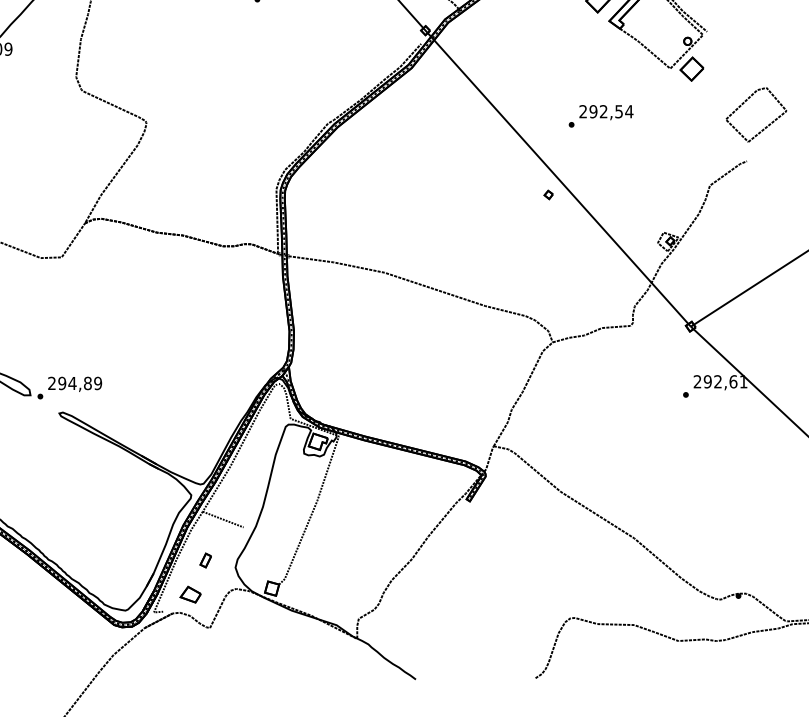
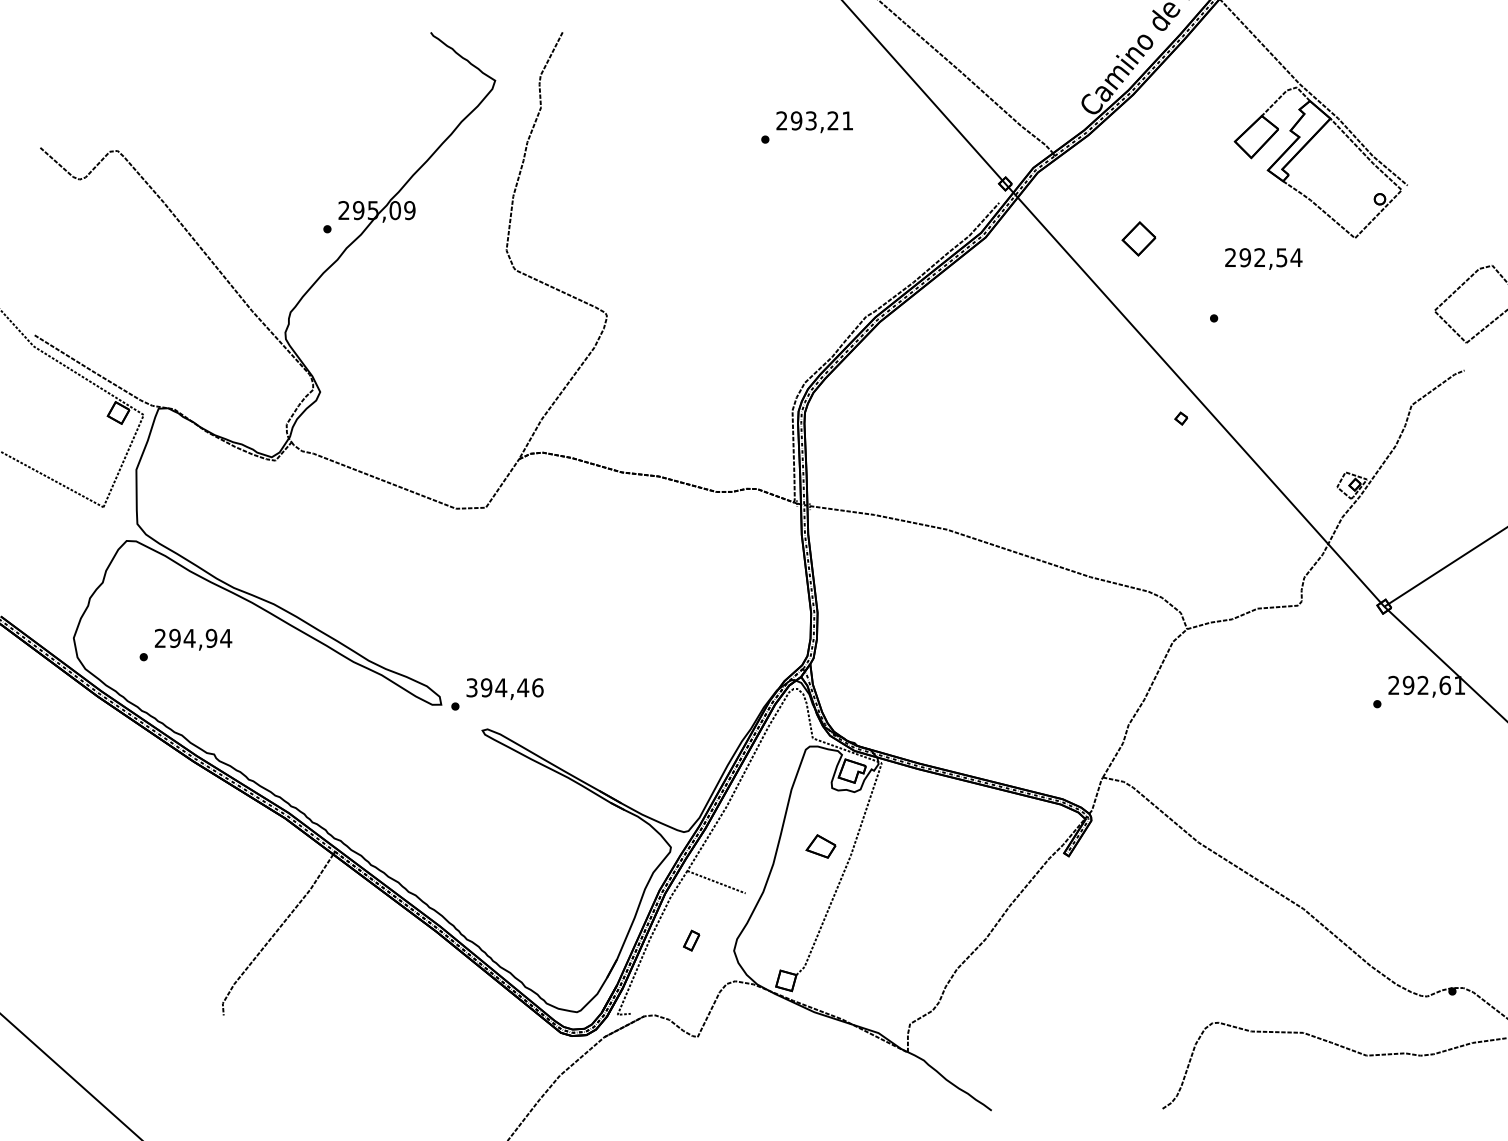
part: (691, 68) -> (1138, 238), moved
text: (606, 112) -> (1263, 258), moved
text: (74, 383) -> (504, 687), 294,89 -> 394,46
part: (190, 594) -> (820, 846), moved

